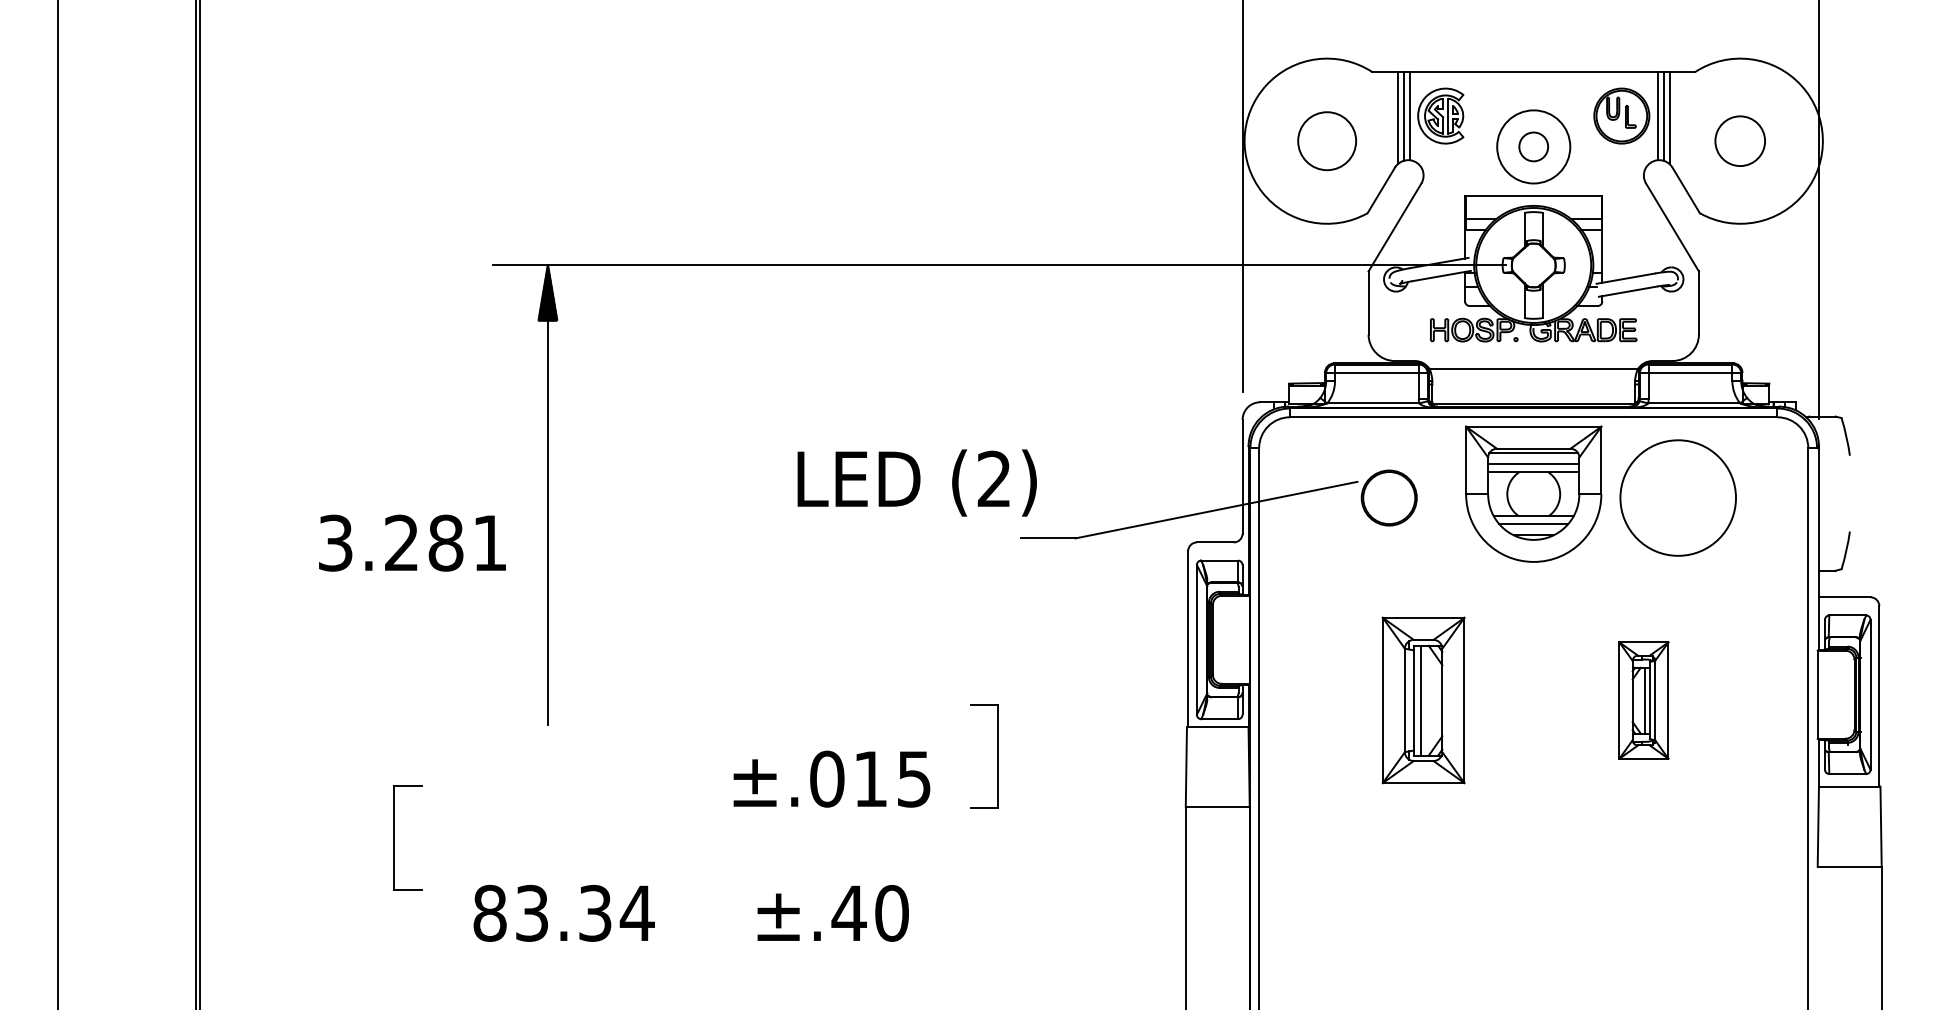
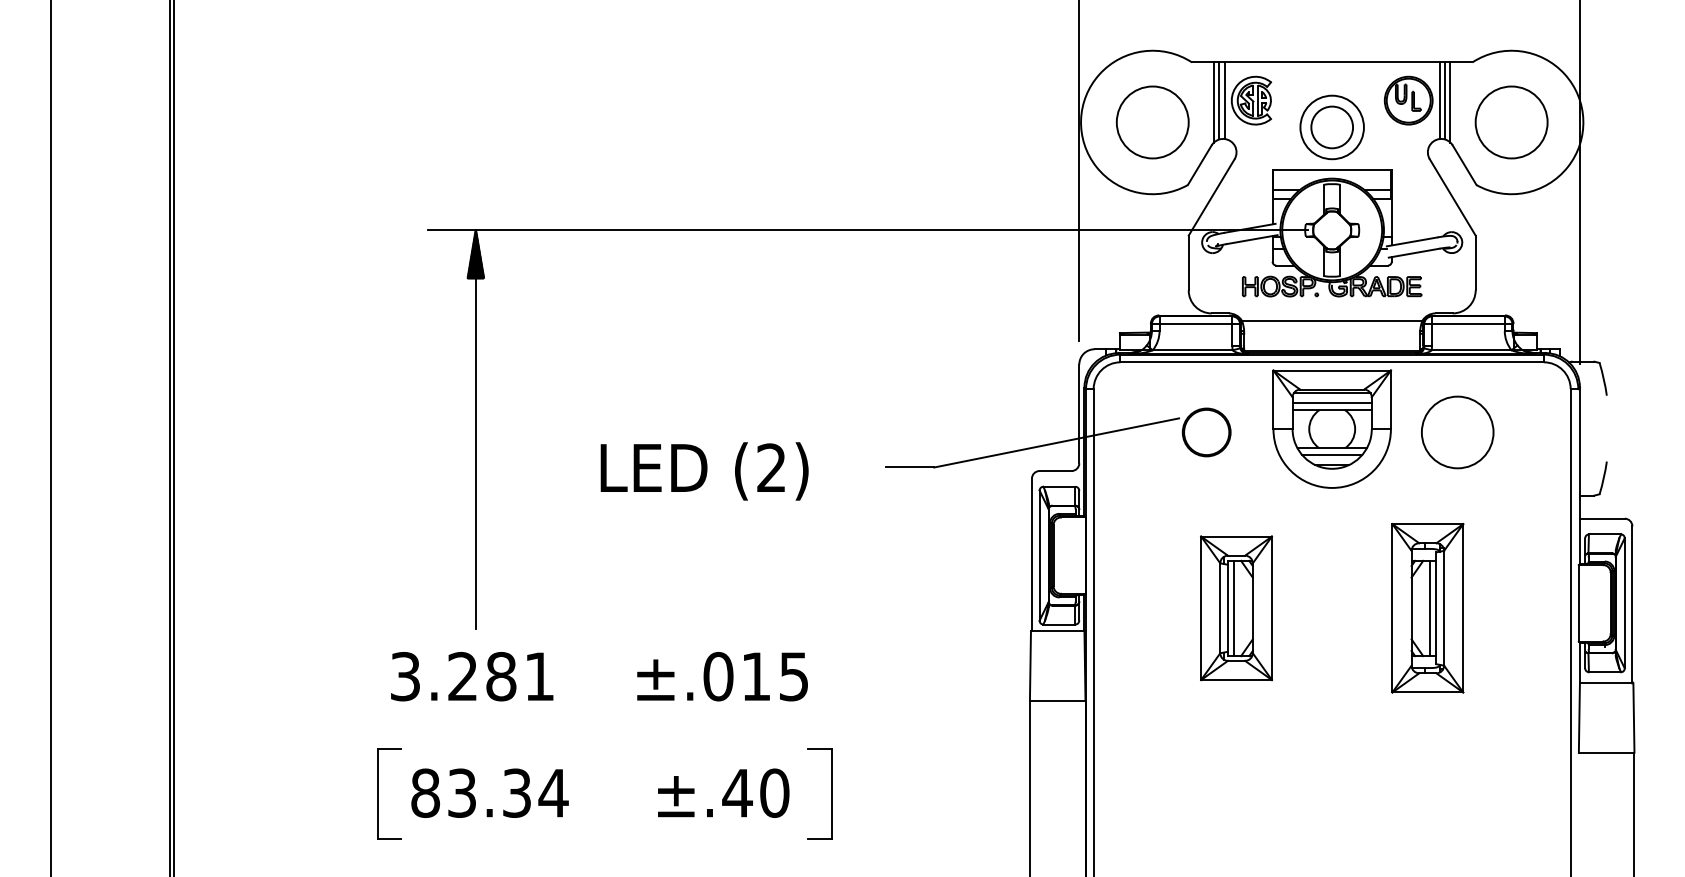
circle: (1326, 141) -> (1152, 122), size x1.43
circle: (1740, 141) -> (1511, 122), size x1.67
circle: (1534, 146) -> (1332, 127), size x1.67
text: (917, 483) -> (704, 471), moved
circle: (1677, 498) -> (1457, 432), size x0.71
text: (412, 542) -> (472, 676), moved
part: (1643, 700) -> (1427, 608), size x1.67
part: (997, 755) -> (831, 793), moved
part: (395, 837) -> (378, 793), moved

